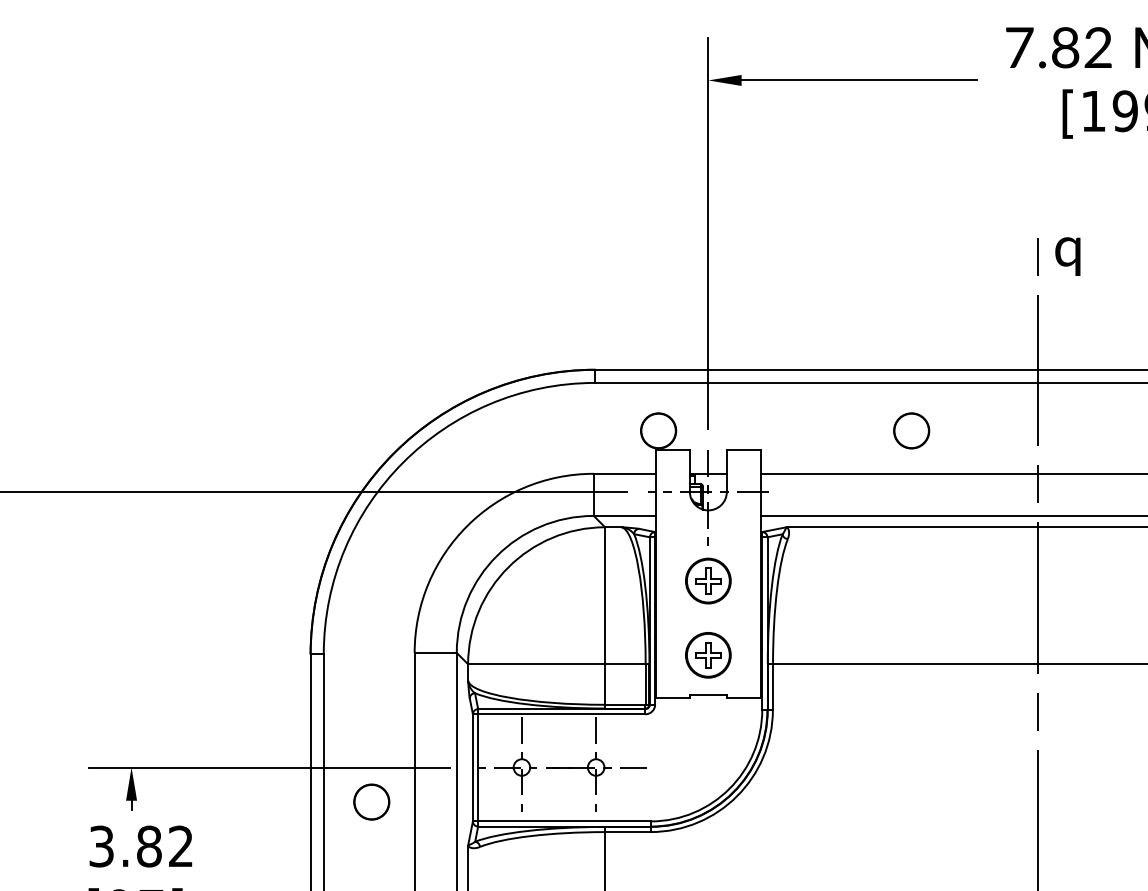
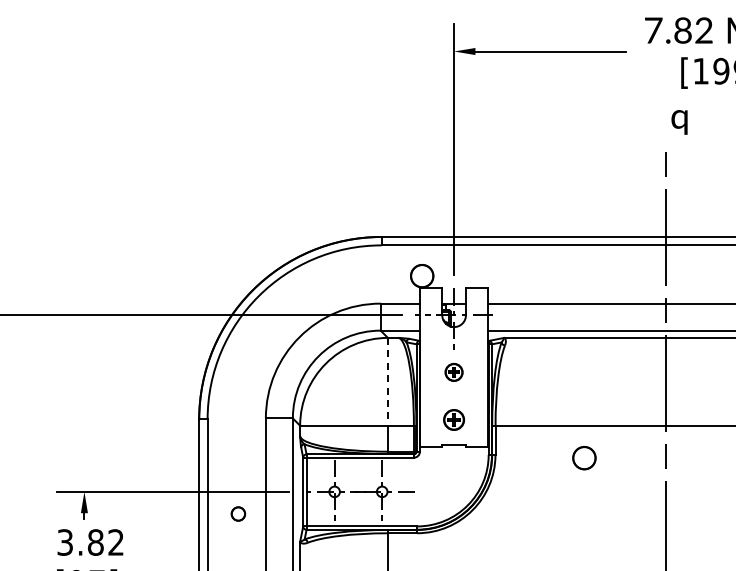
text: (1067, 256) -> (679, 122), moved
circle: (911, 431) -> (584, 458), moved
part: (707, 581) -> (453, 372), size x0.6
line: (604, 595) -> (387, 381), solid -> dashed
part: (707, 654) -> (453, 419), size x0.7
part: (371, 801) -> (238, 513), size x0.6

